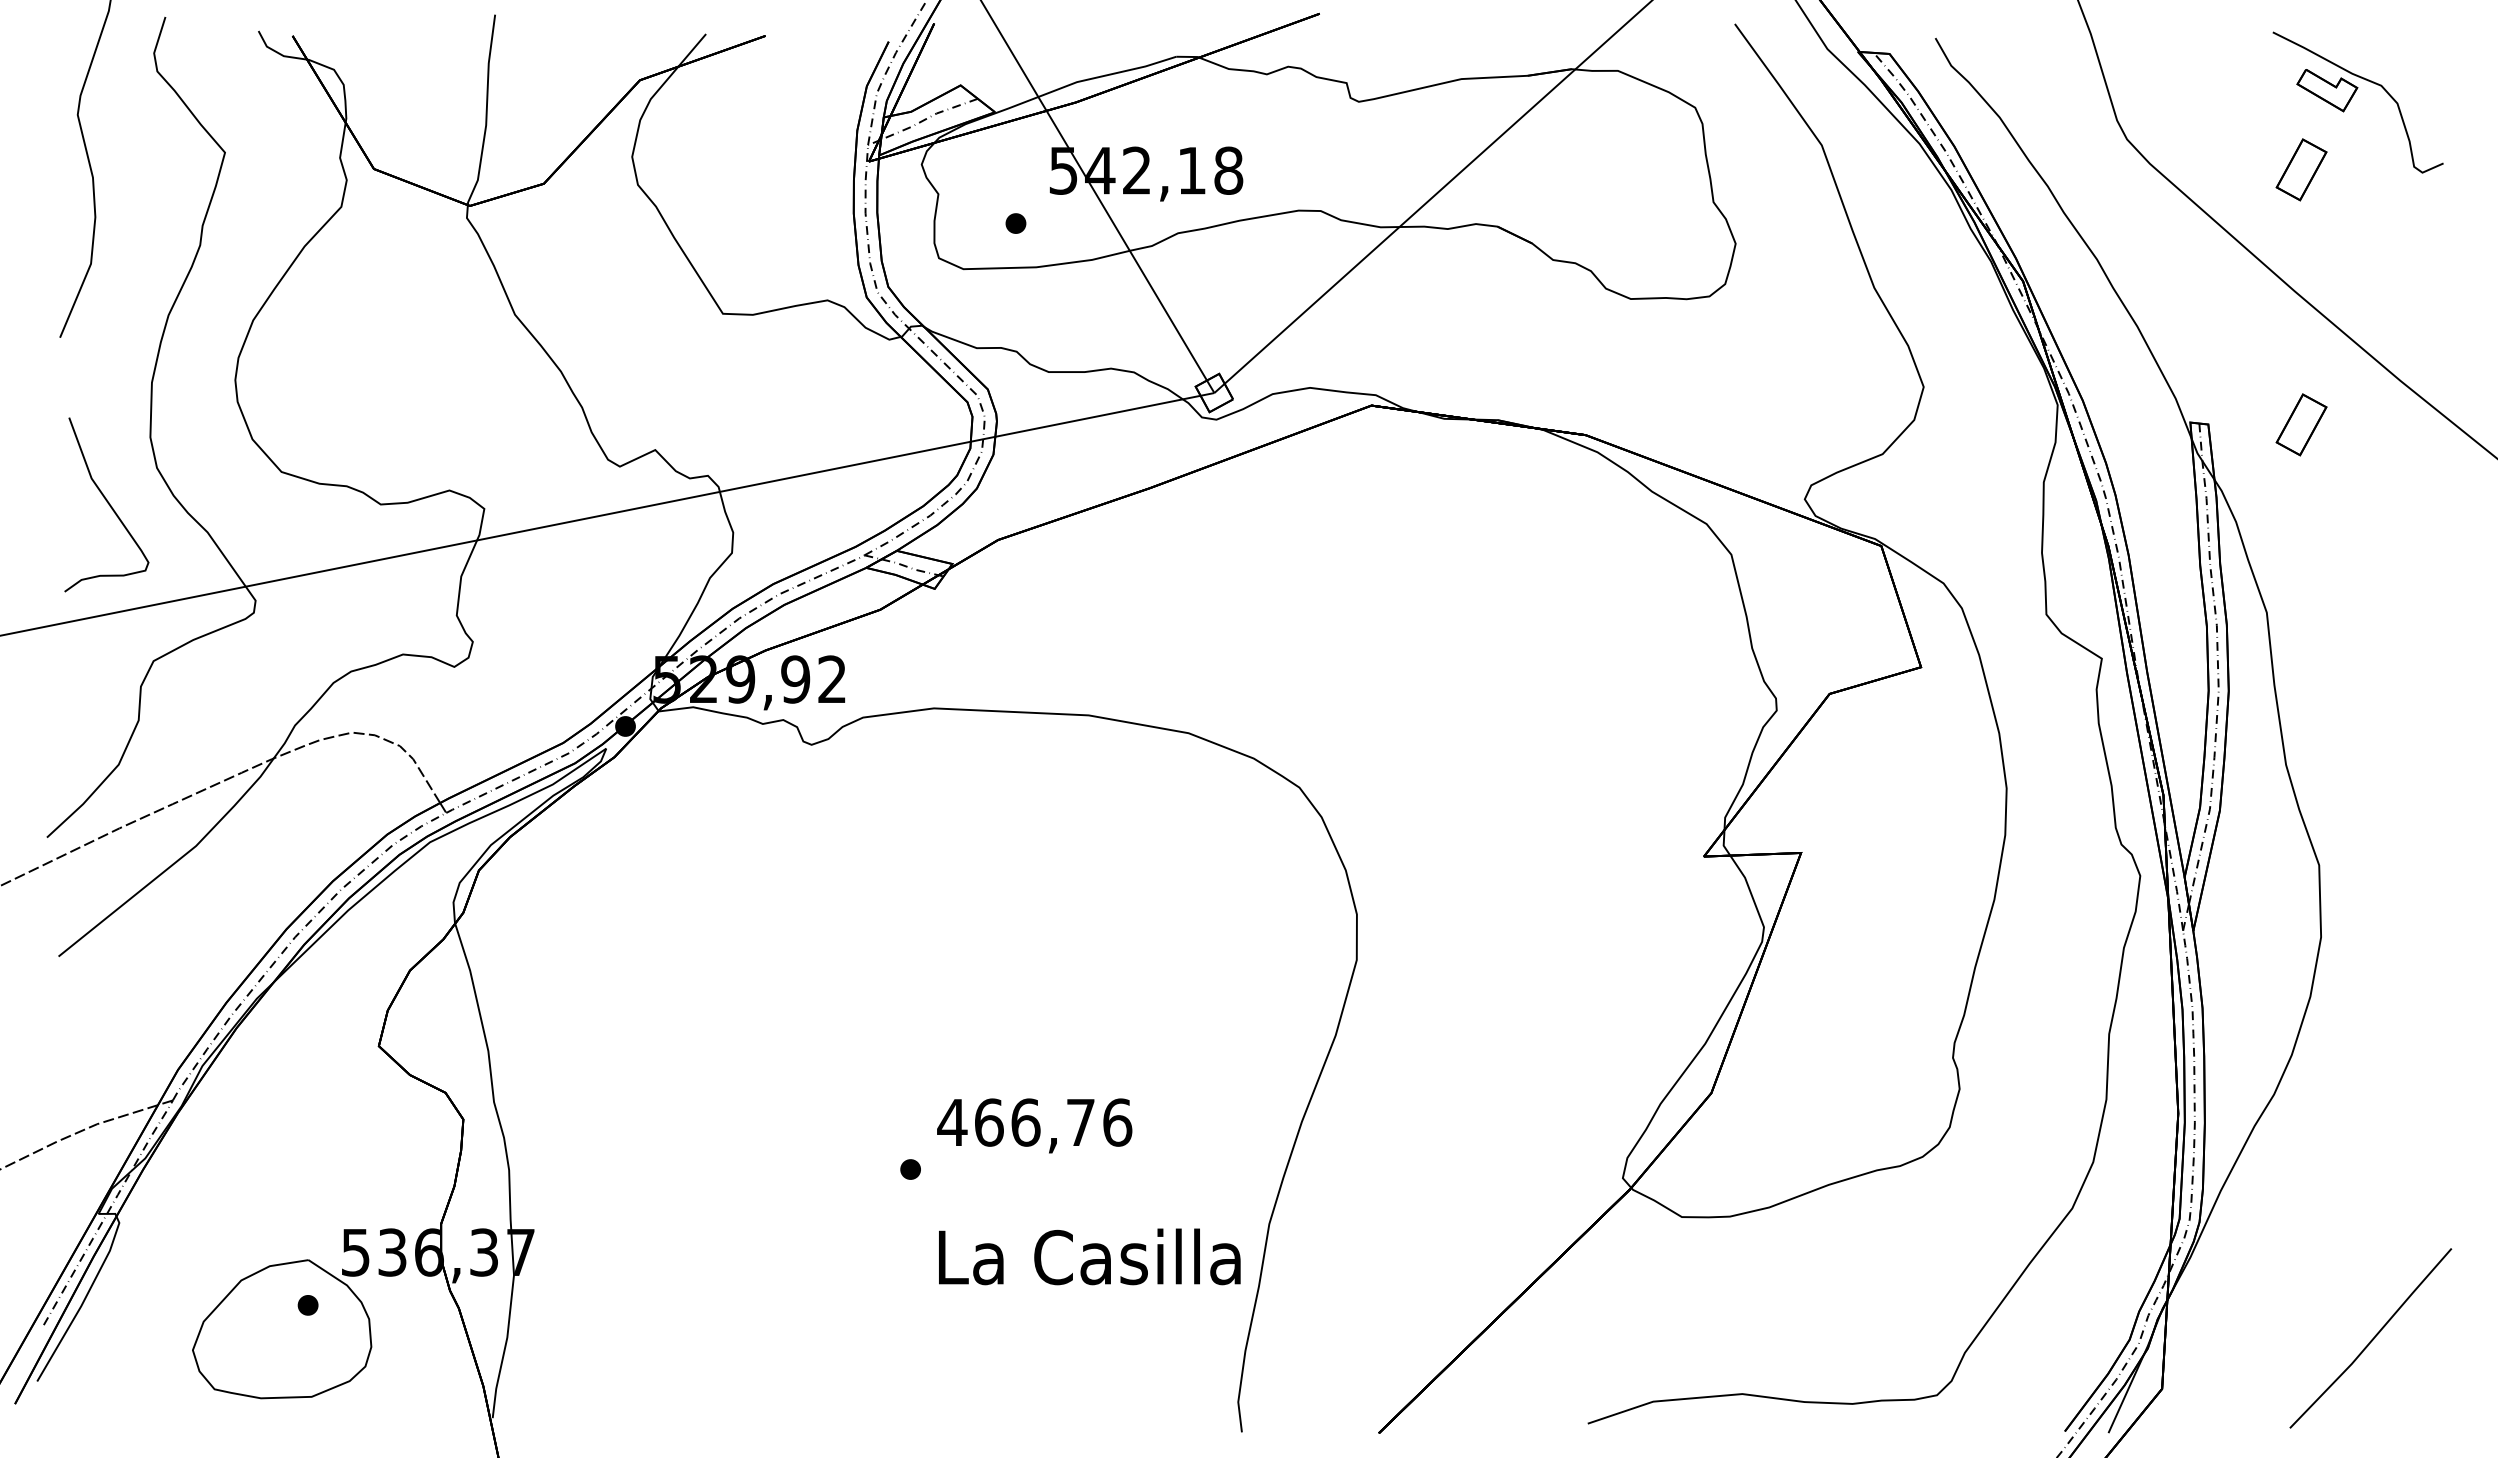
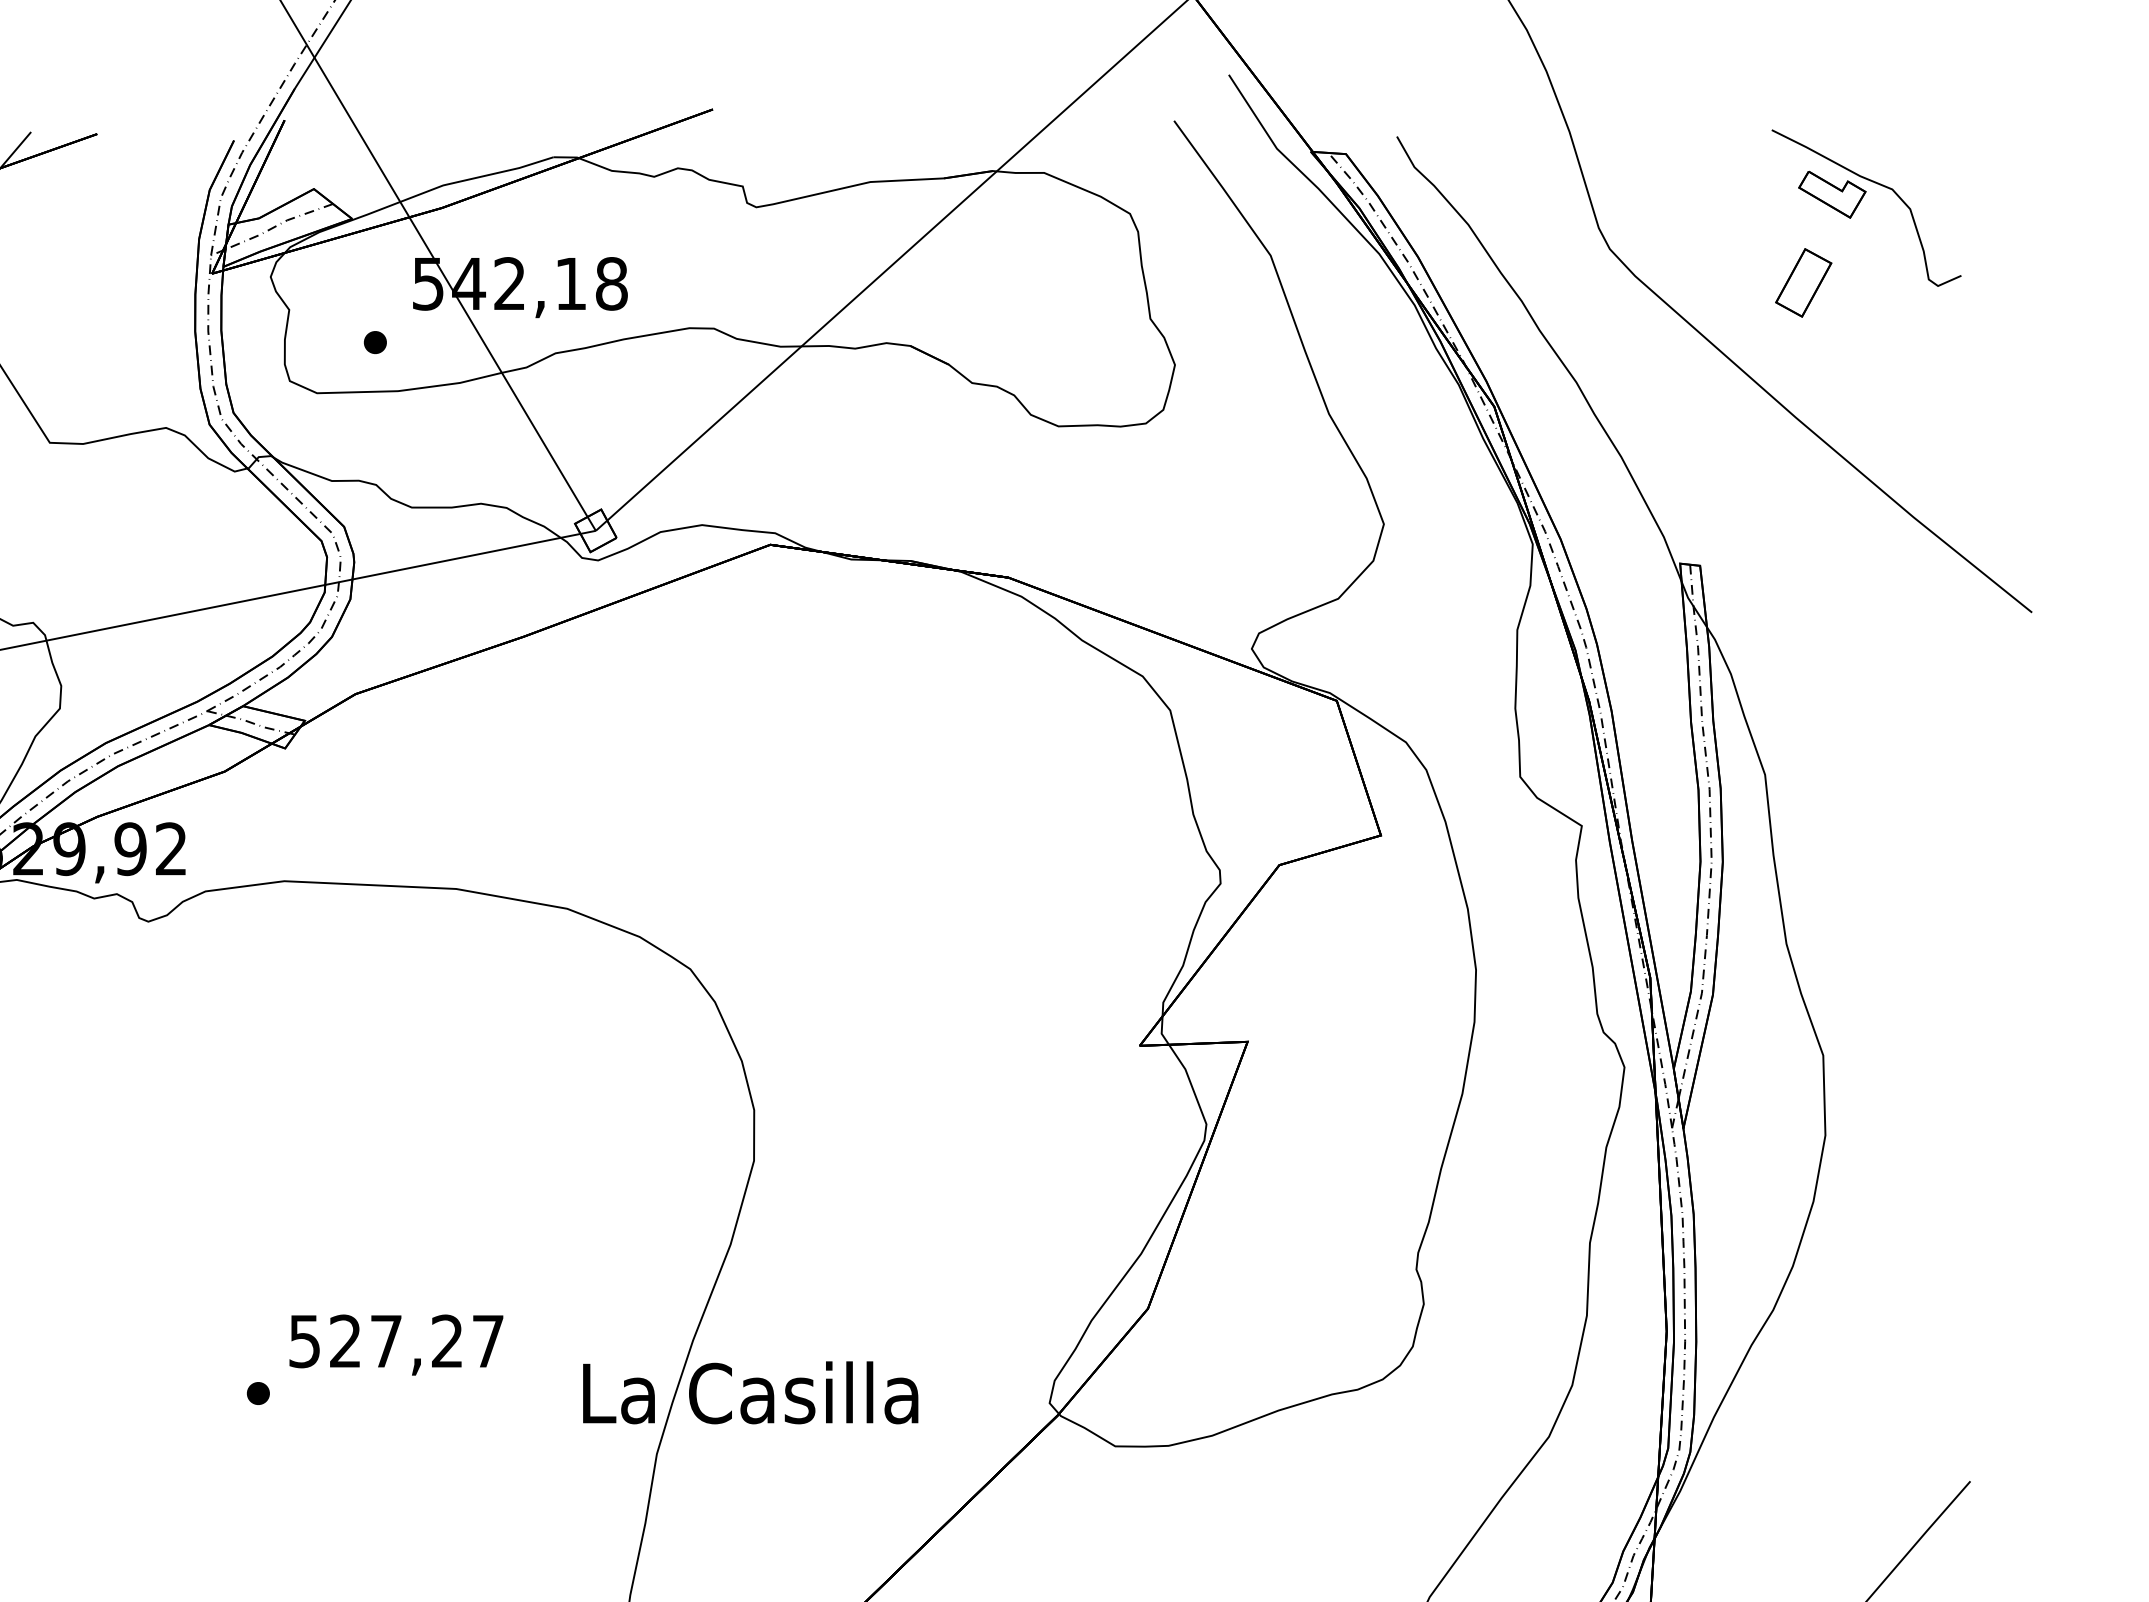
part: (2301, 424) -> (1803, 565), removed
text: (1034, 1122) -> (395, 1341), 466,76 -> 527,27
text: (1089, 1256) -> (750, 1392), moved

